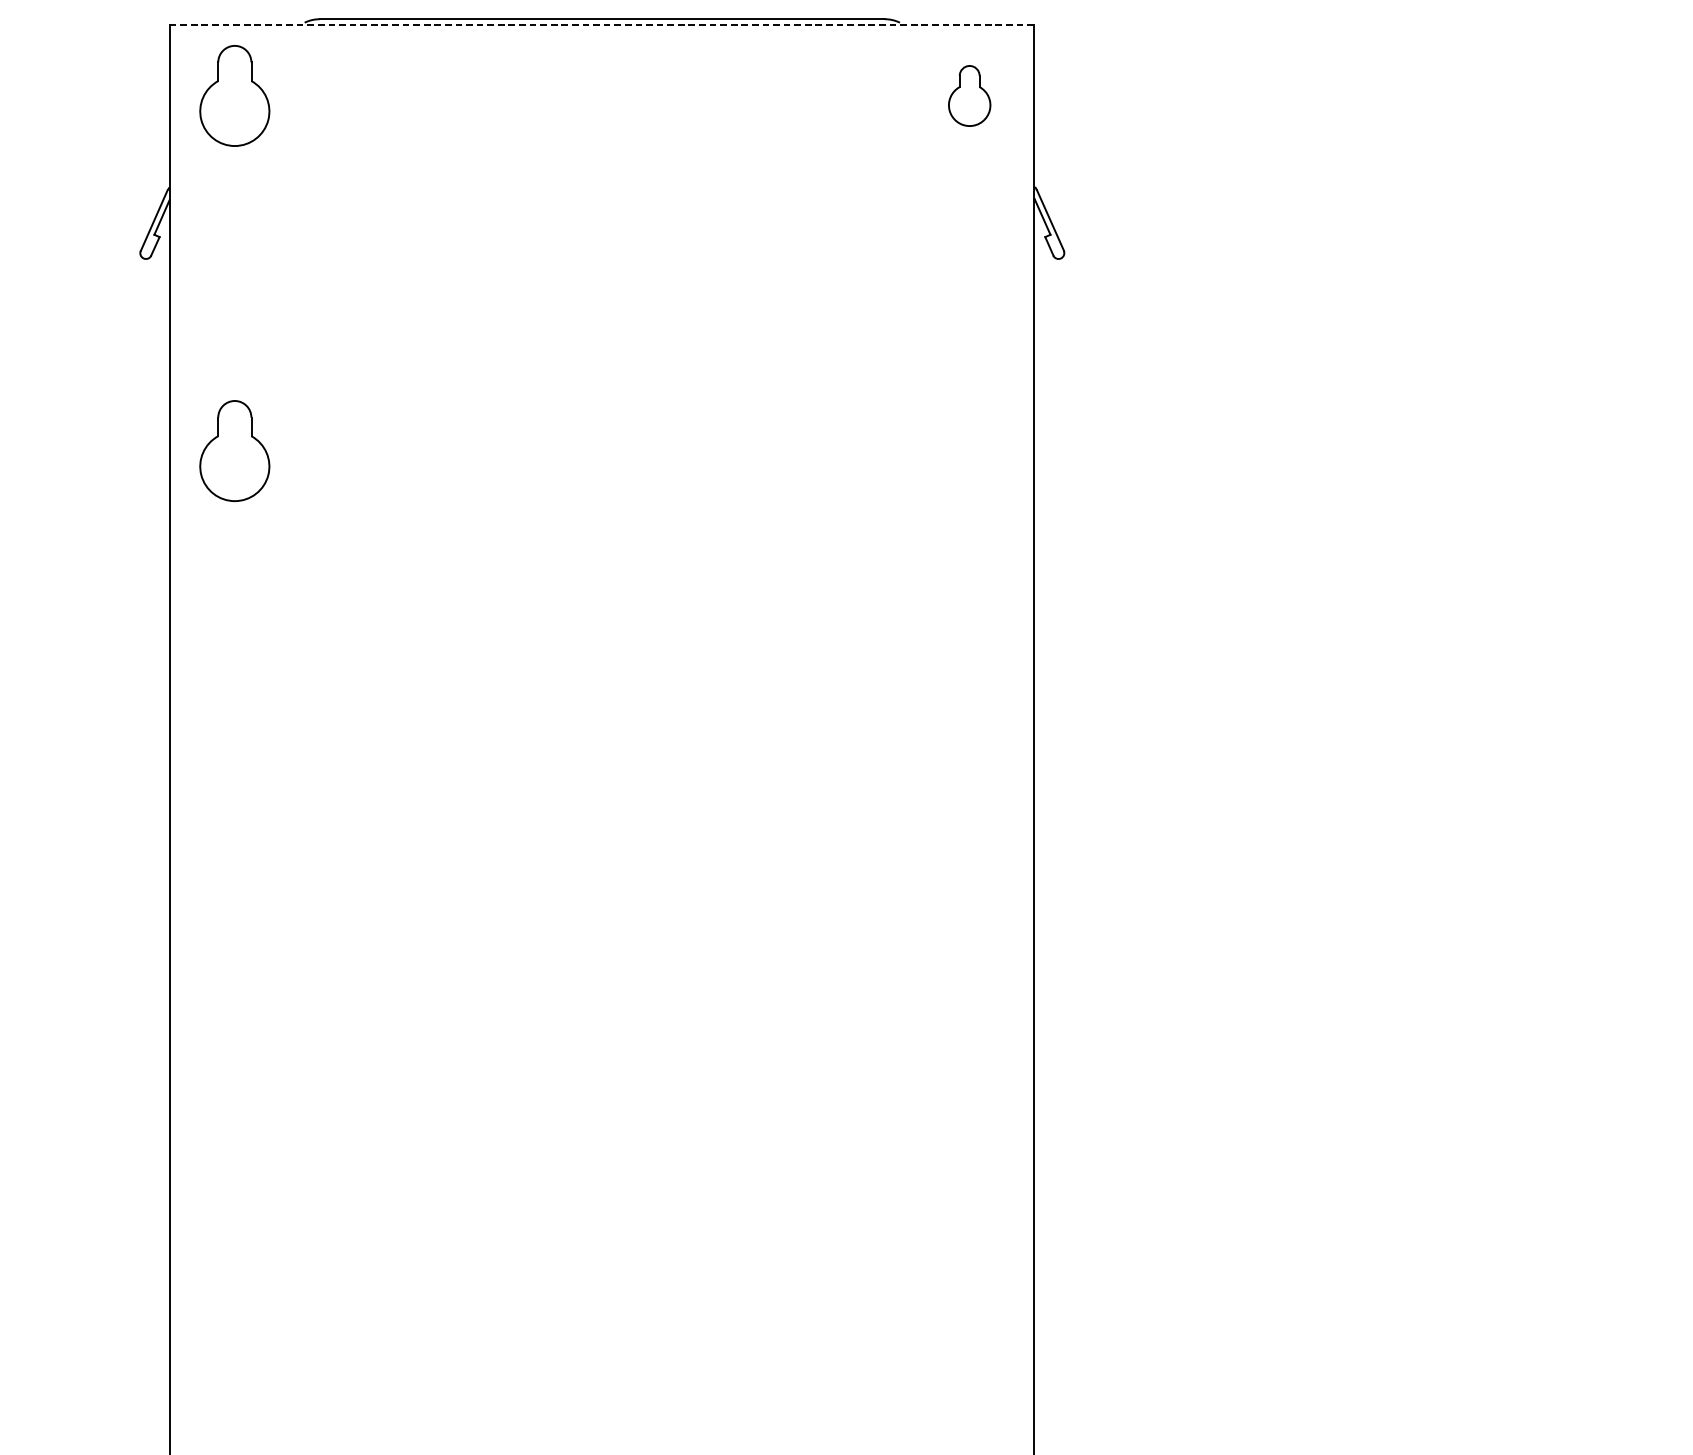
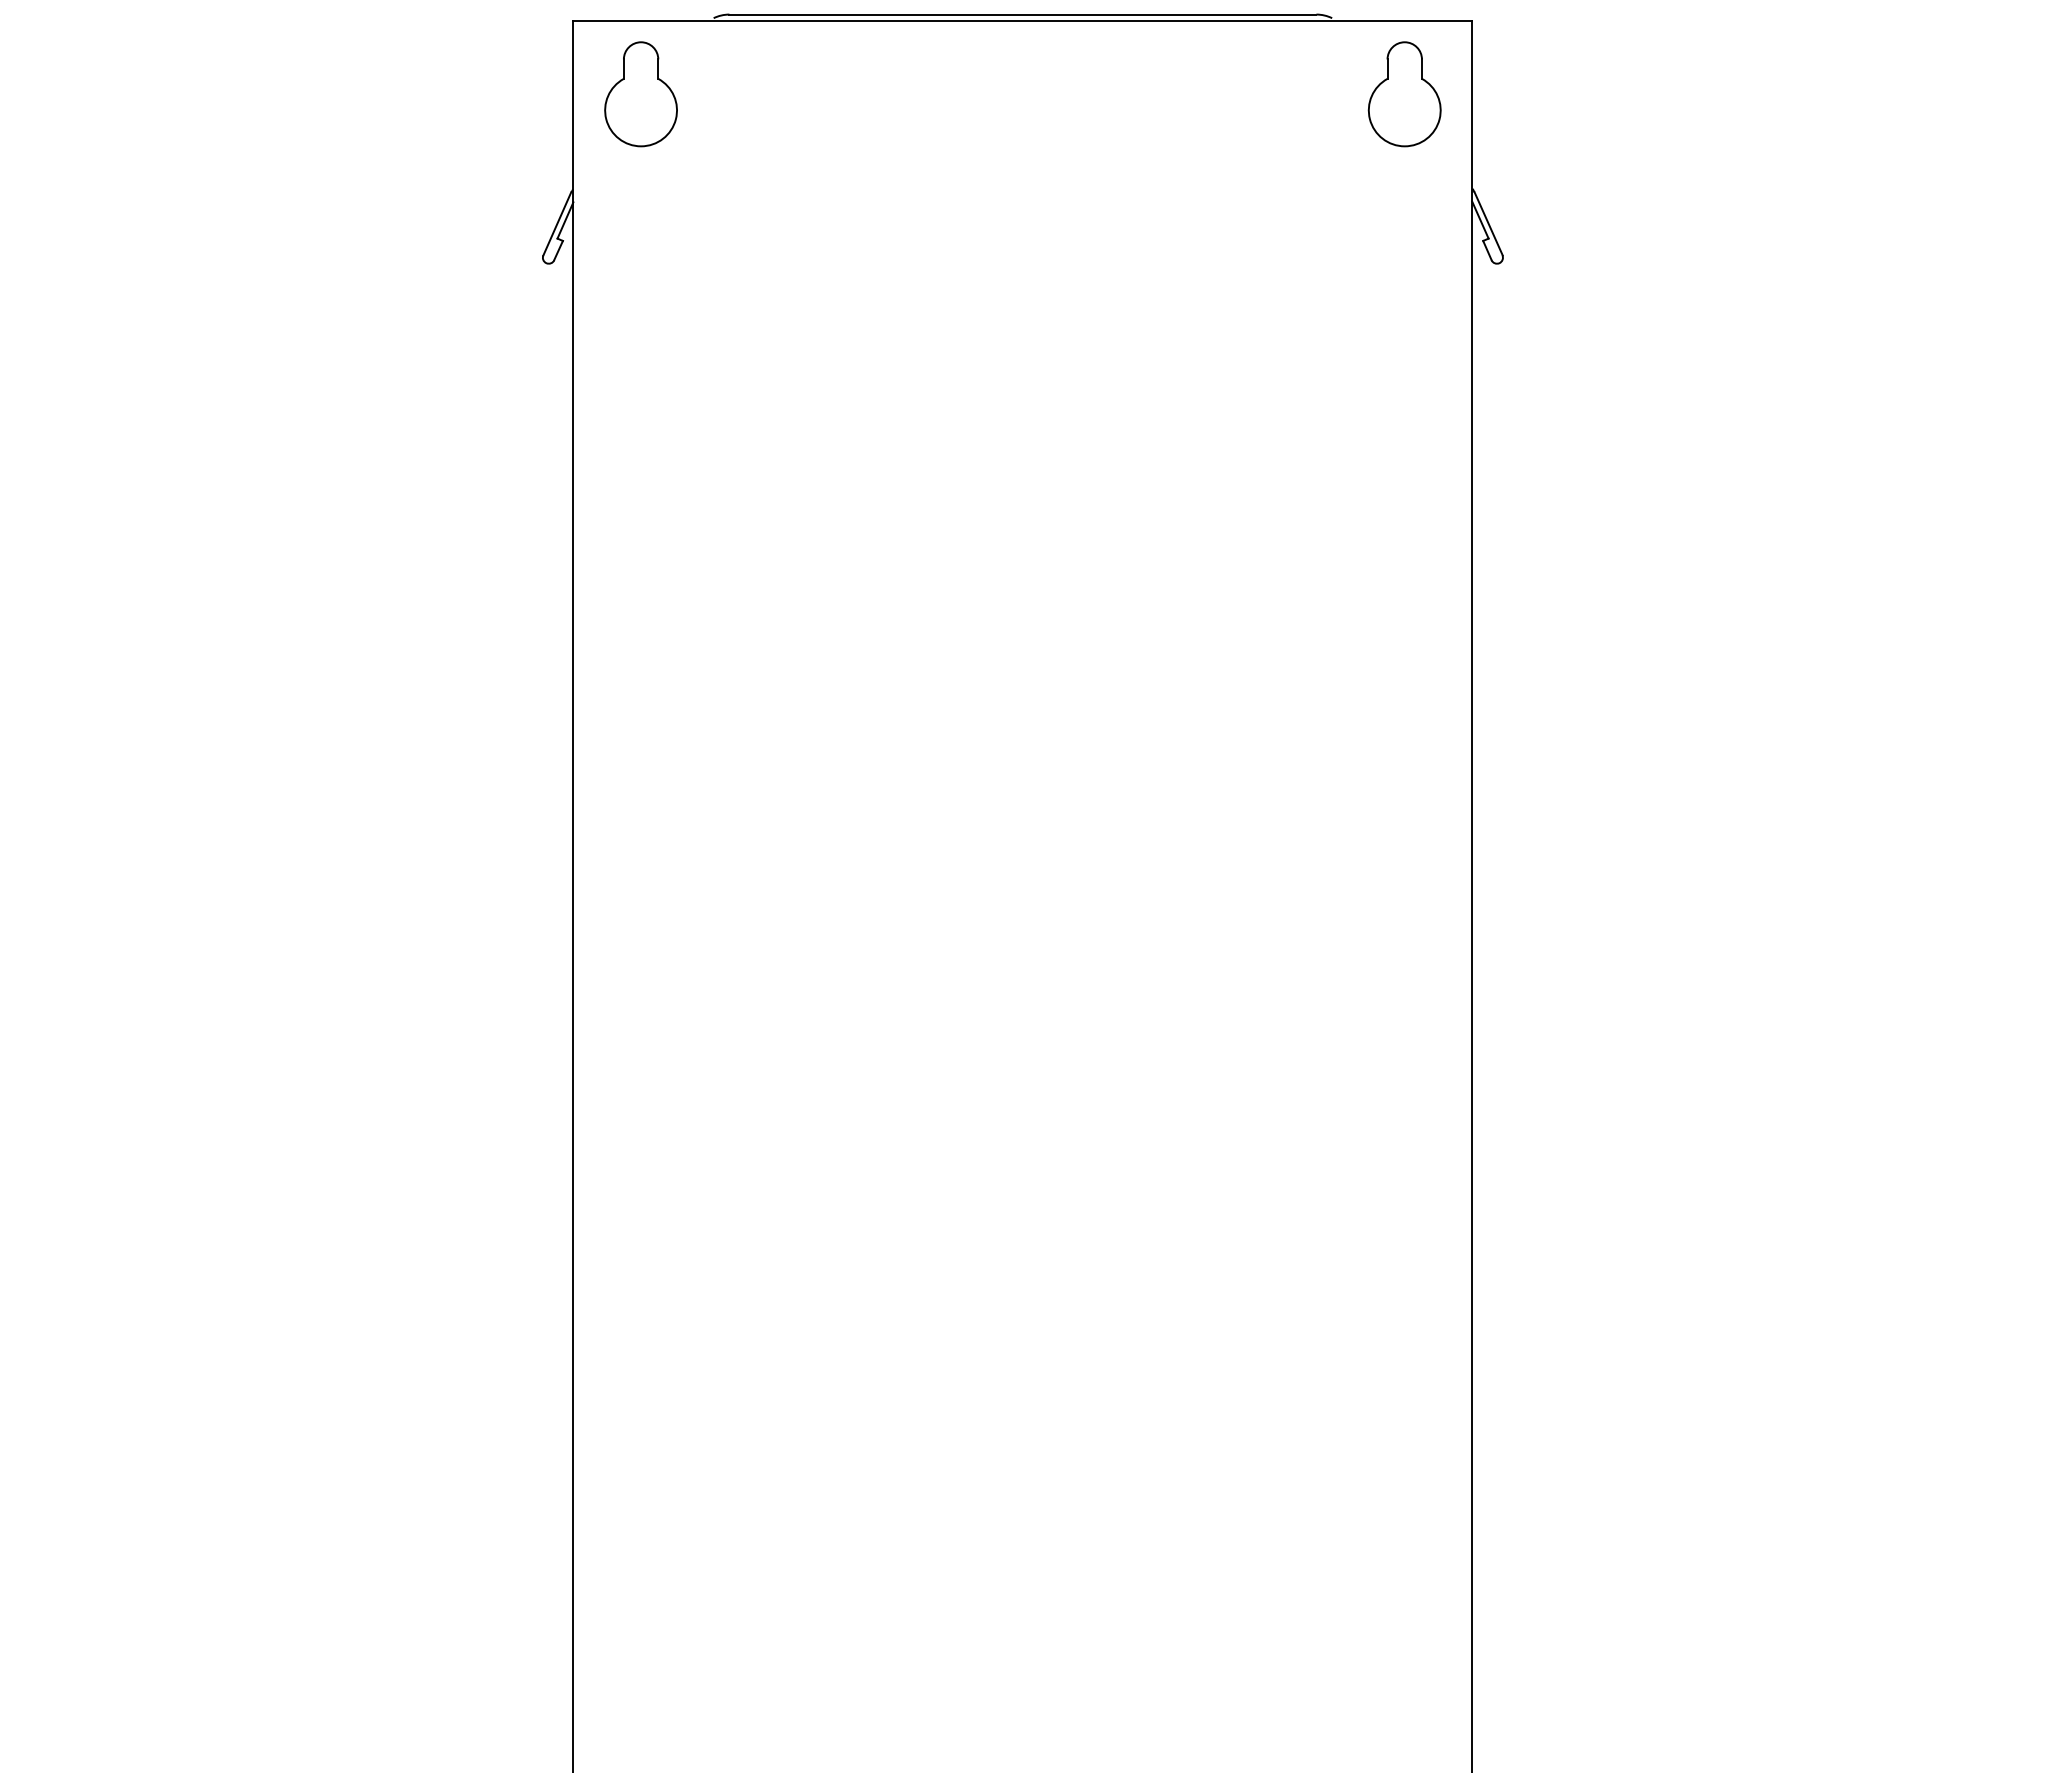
line: (602, 24) -> (1023, 20), dashed -> solid
part: (969, 96) -> (1404, 94), size x1.67
part: (234, 451) -> (640, 463), removed

